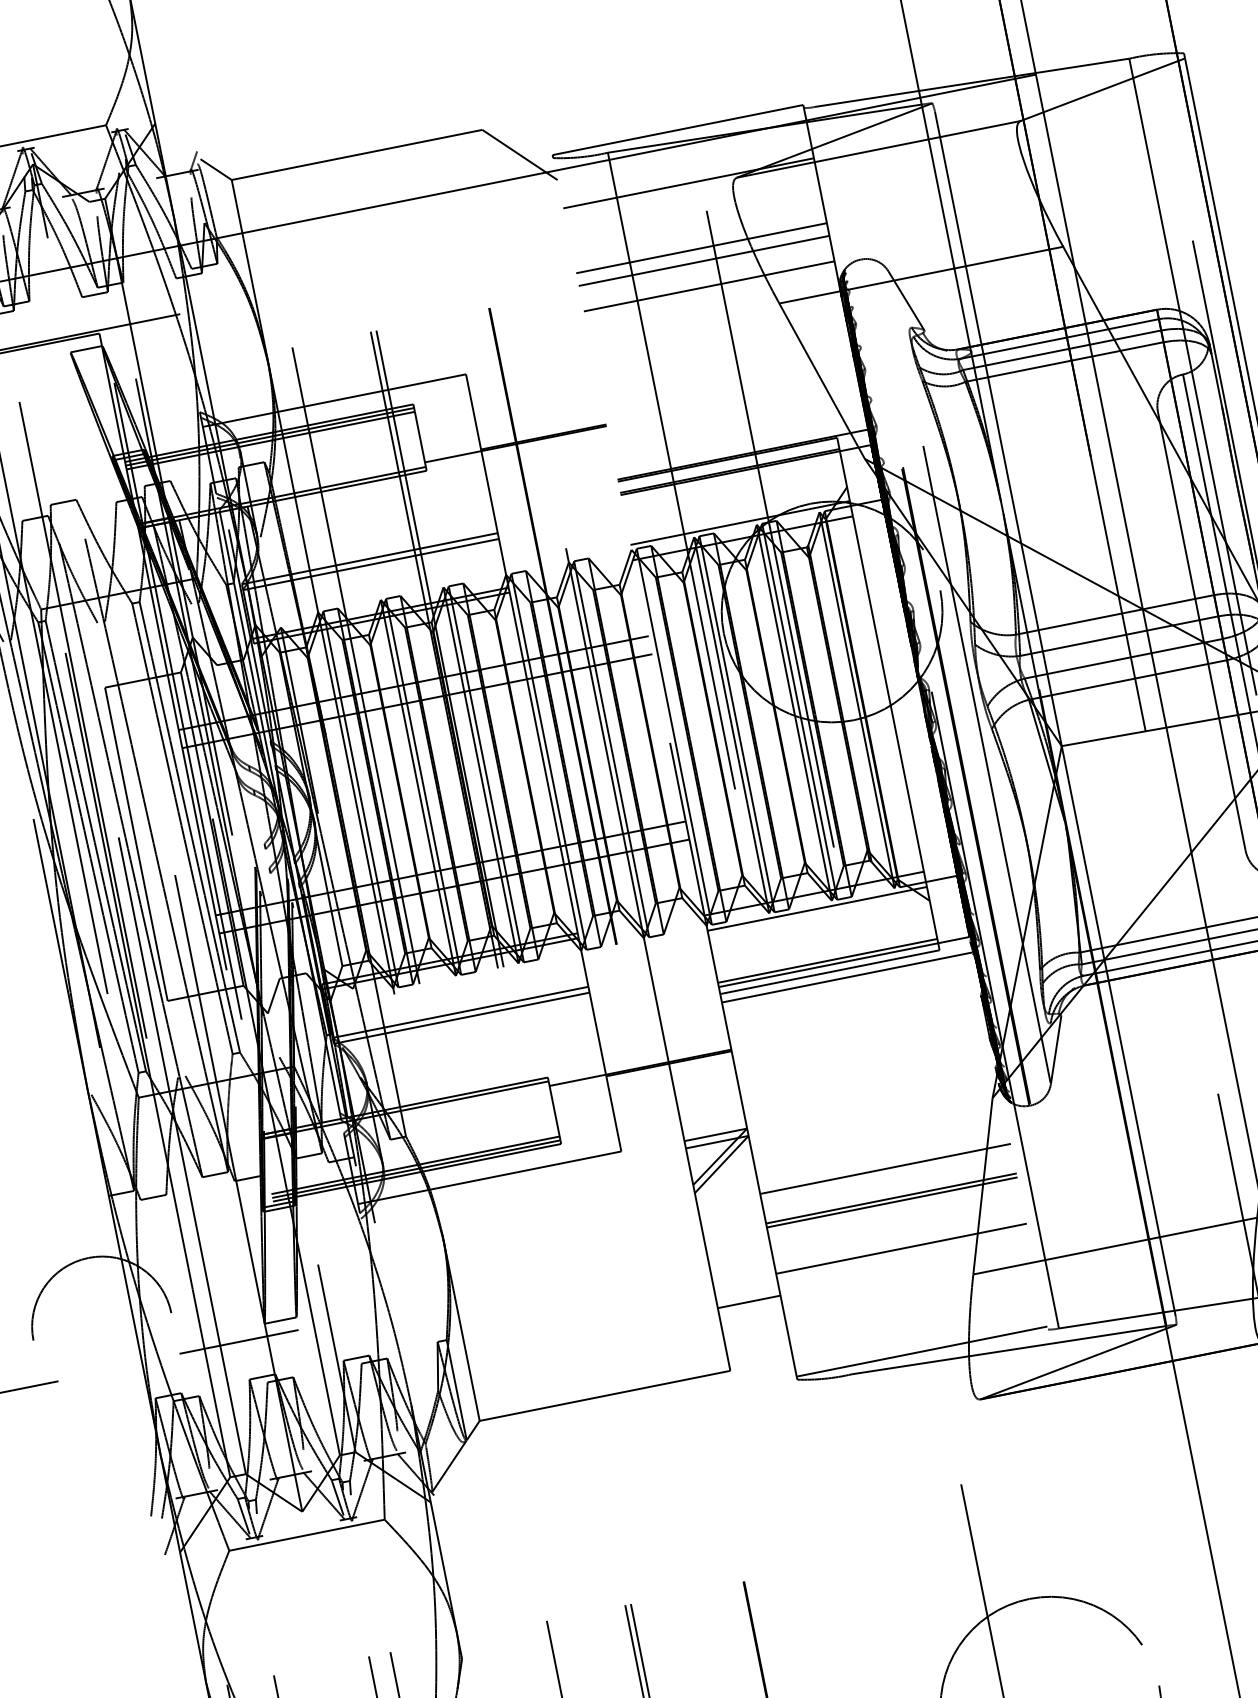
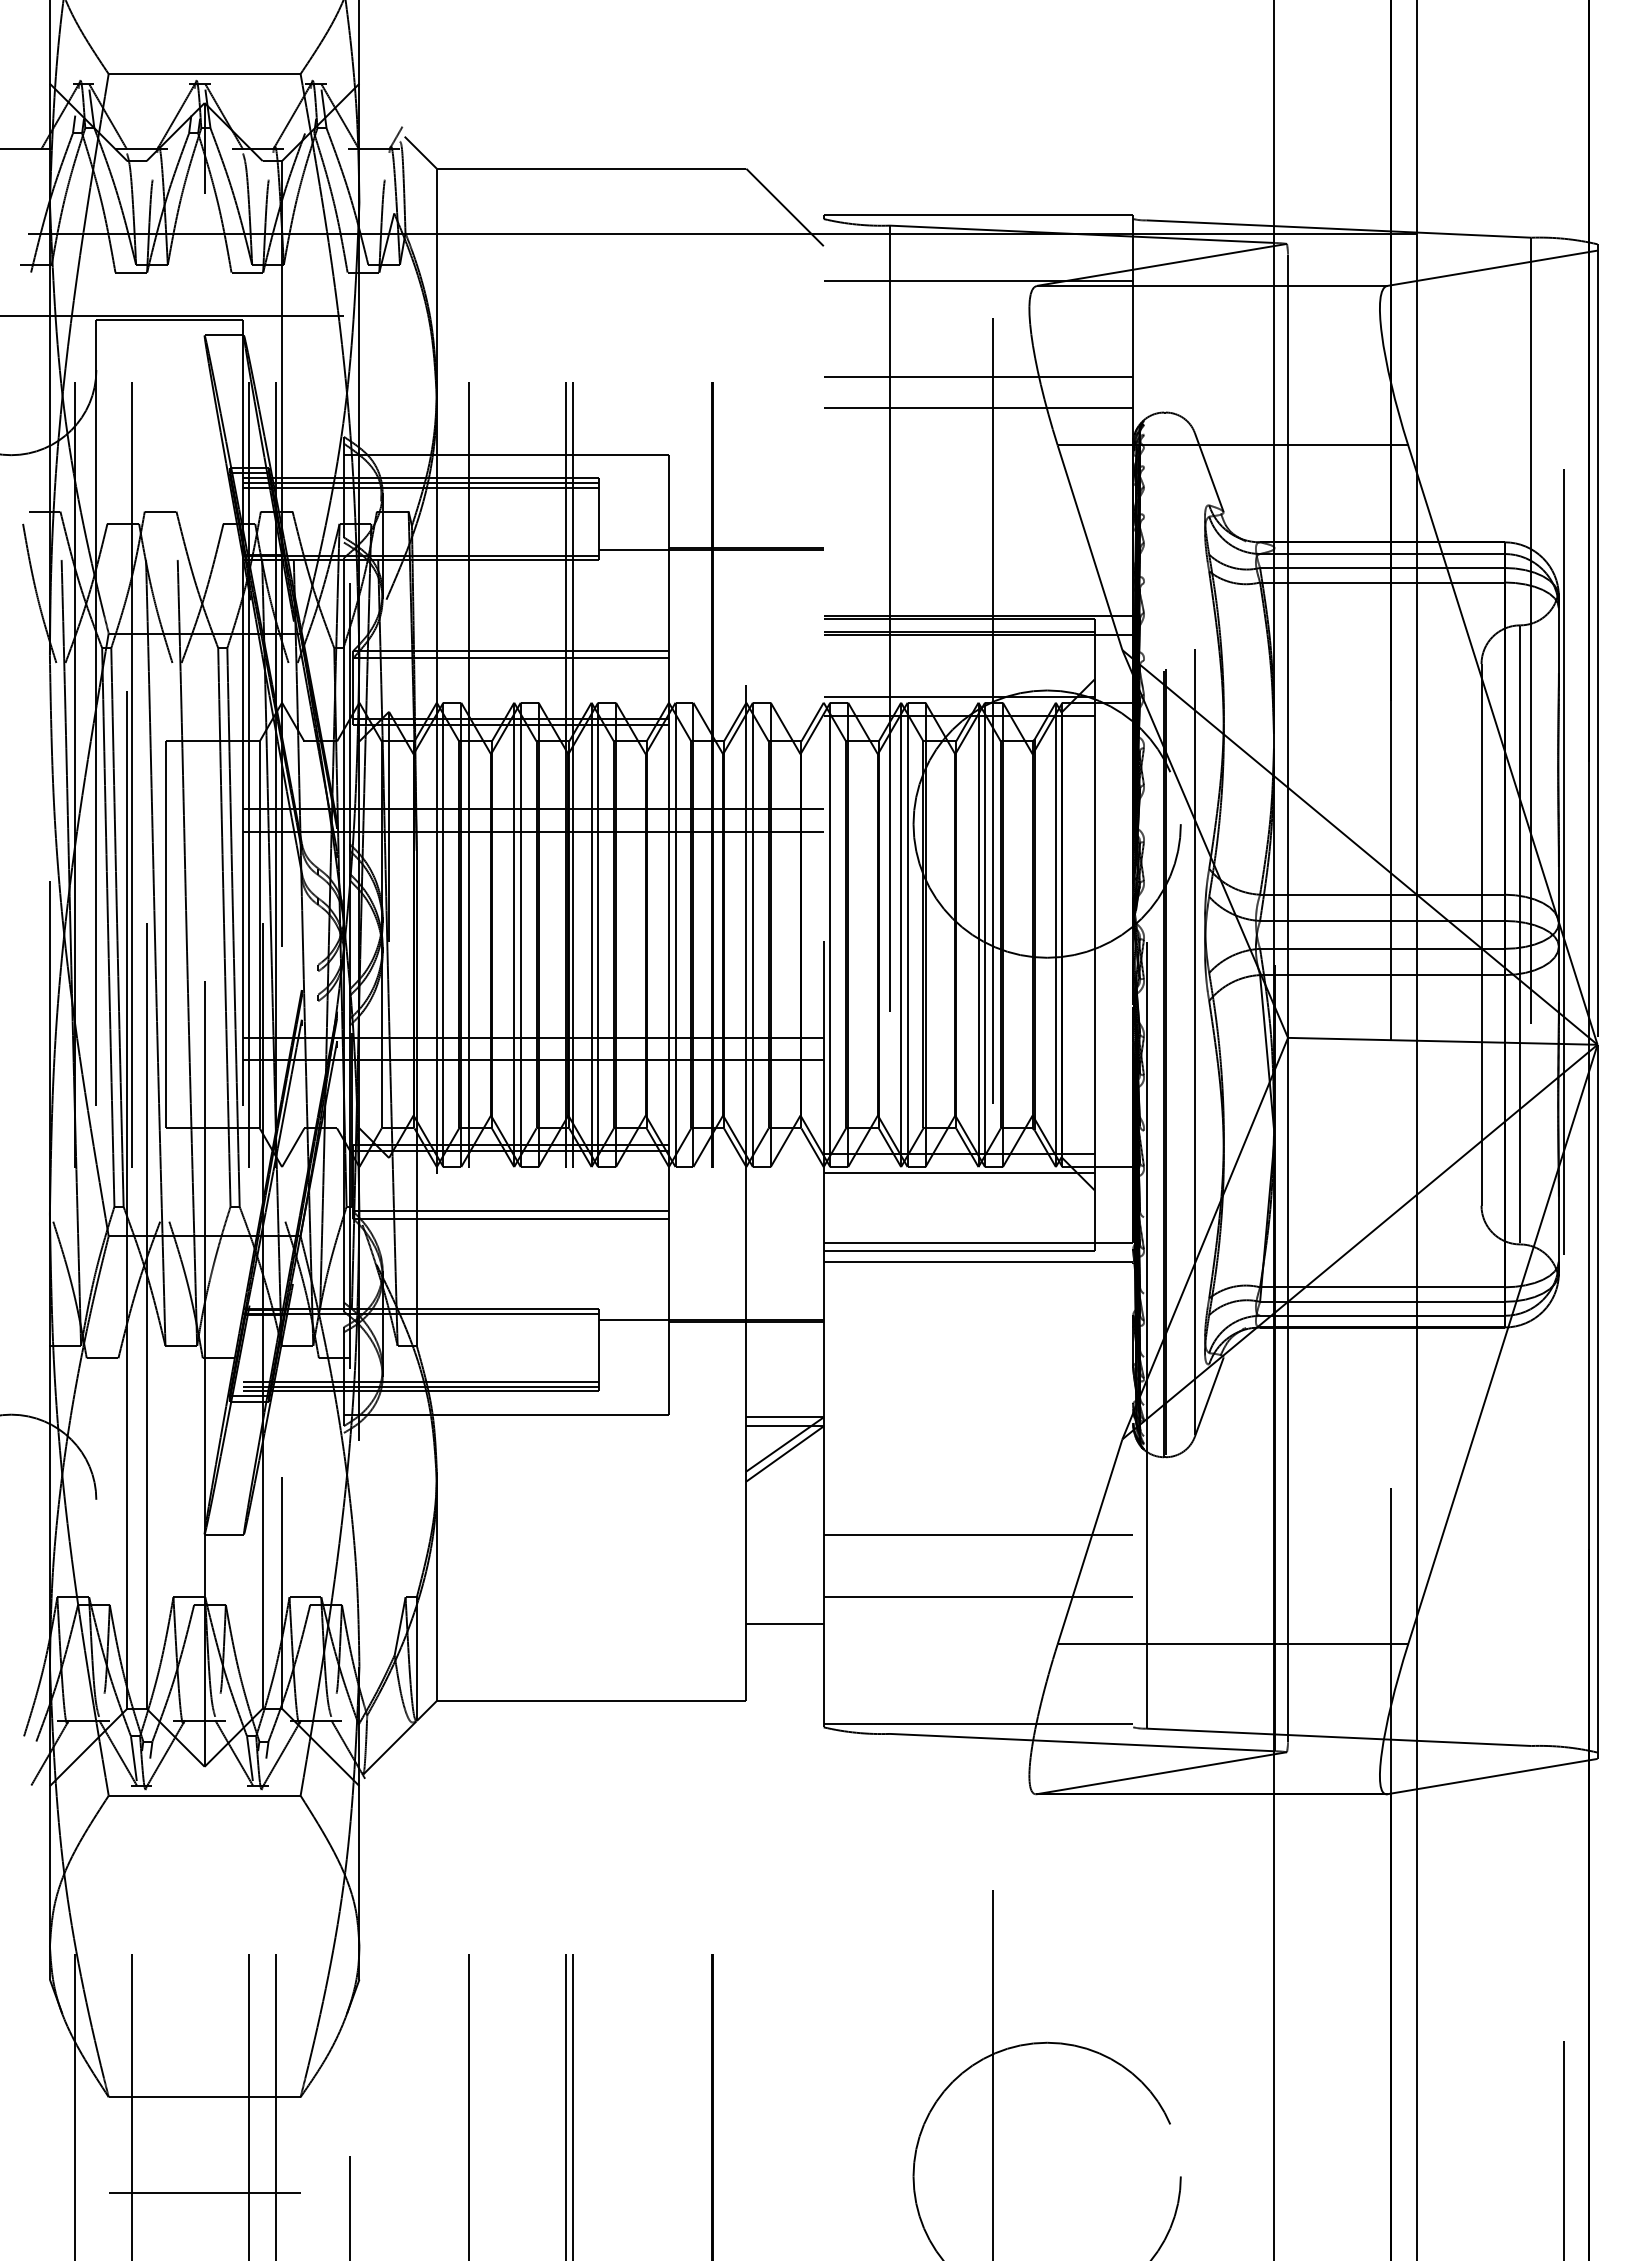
line: (701, 248) -> (978, 361), removed
line: (827, 961) -> (958, 1237), removed
line: (885, 1169) -> (978, 1498), removed
line: (892, 1202) -> (978, 1539), removed
line: (238, 1342) -> (169, 1550), removed

